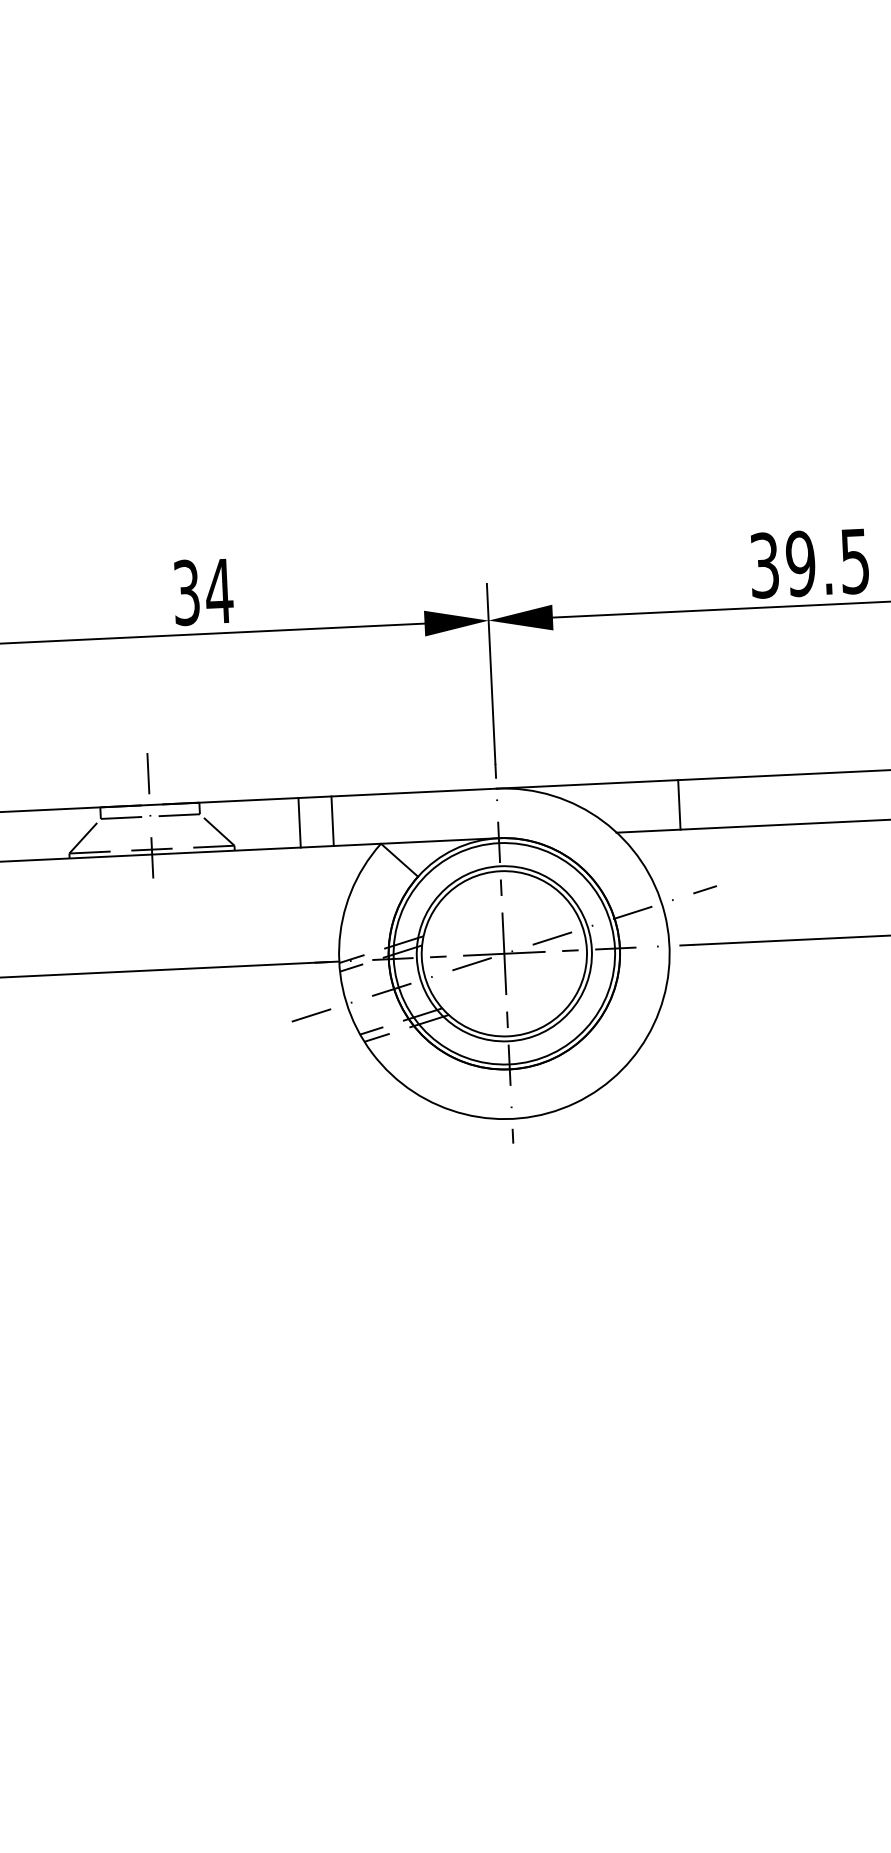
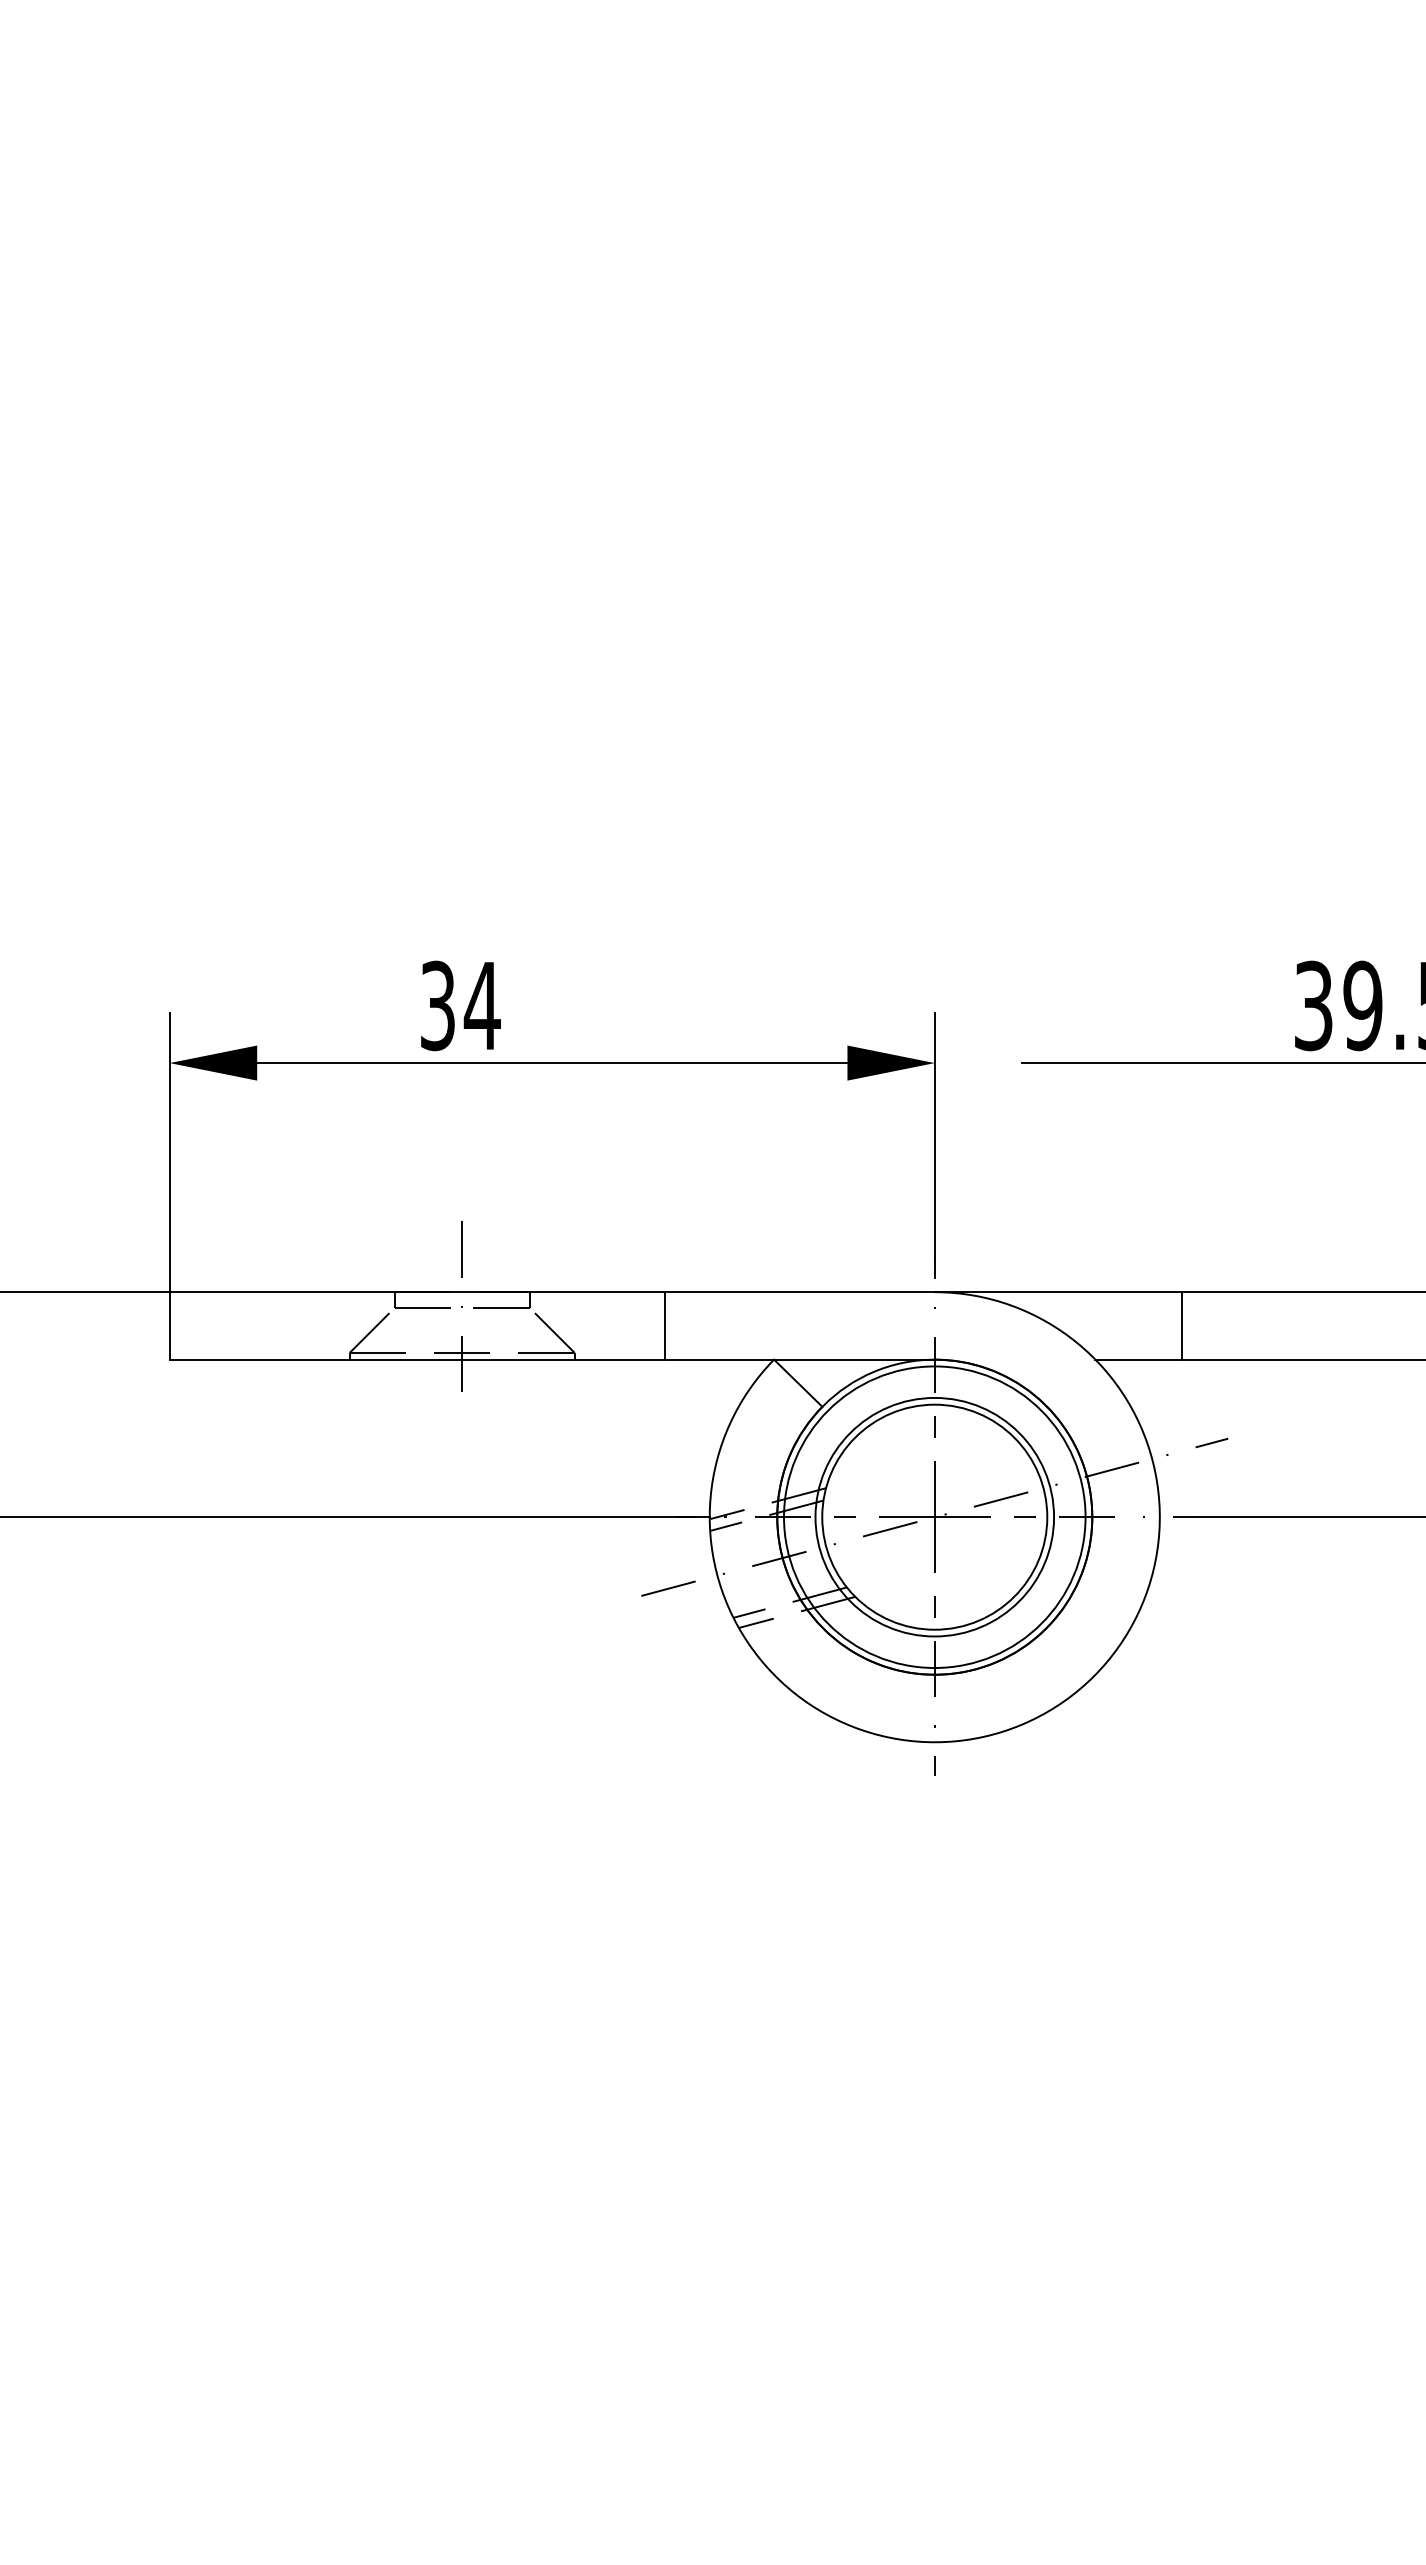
text: (203, 591) -> (460, 1005), moved
fill: (520, 618) -> (978, 1062), removed
line: (332, 820) -> (709, 1325), removed

